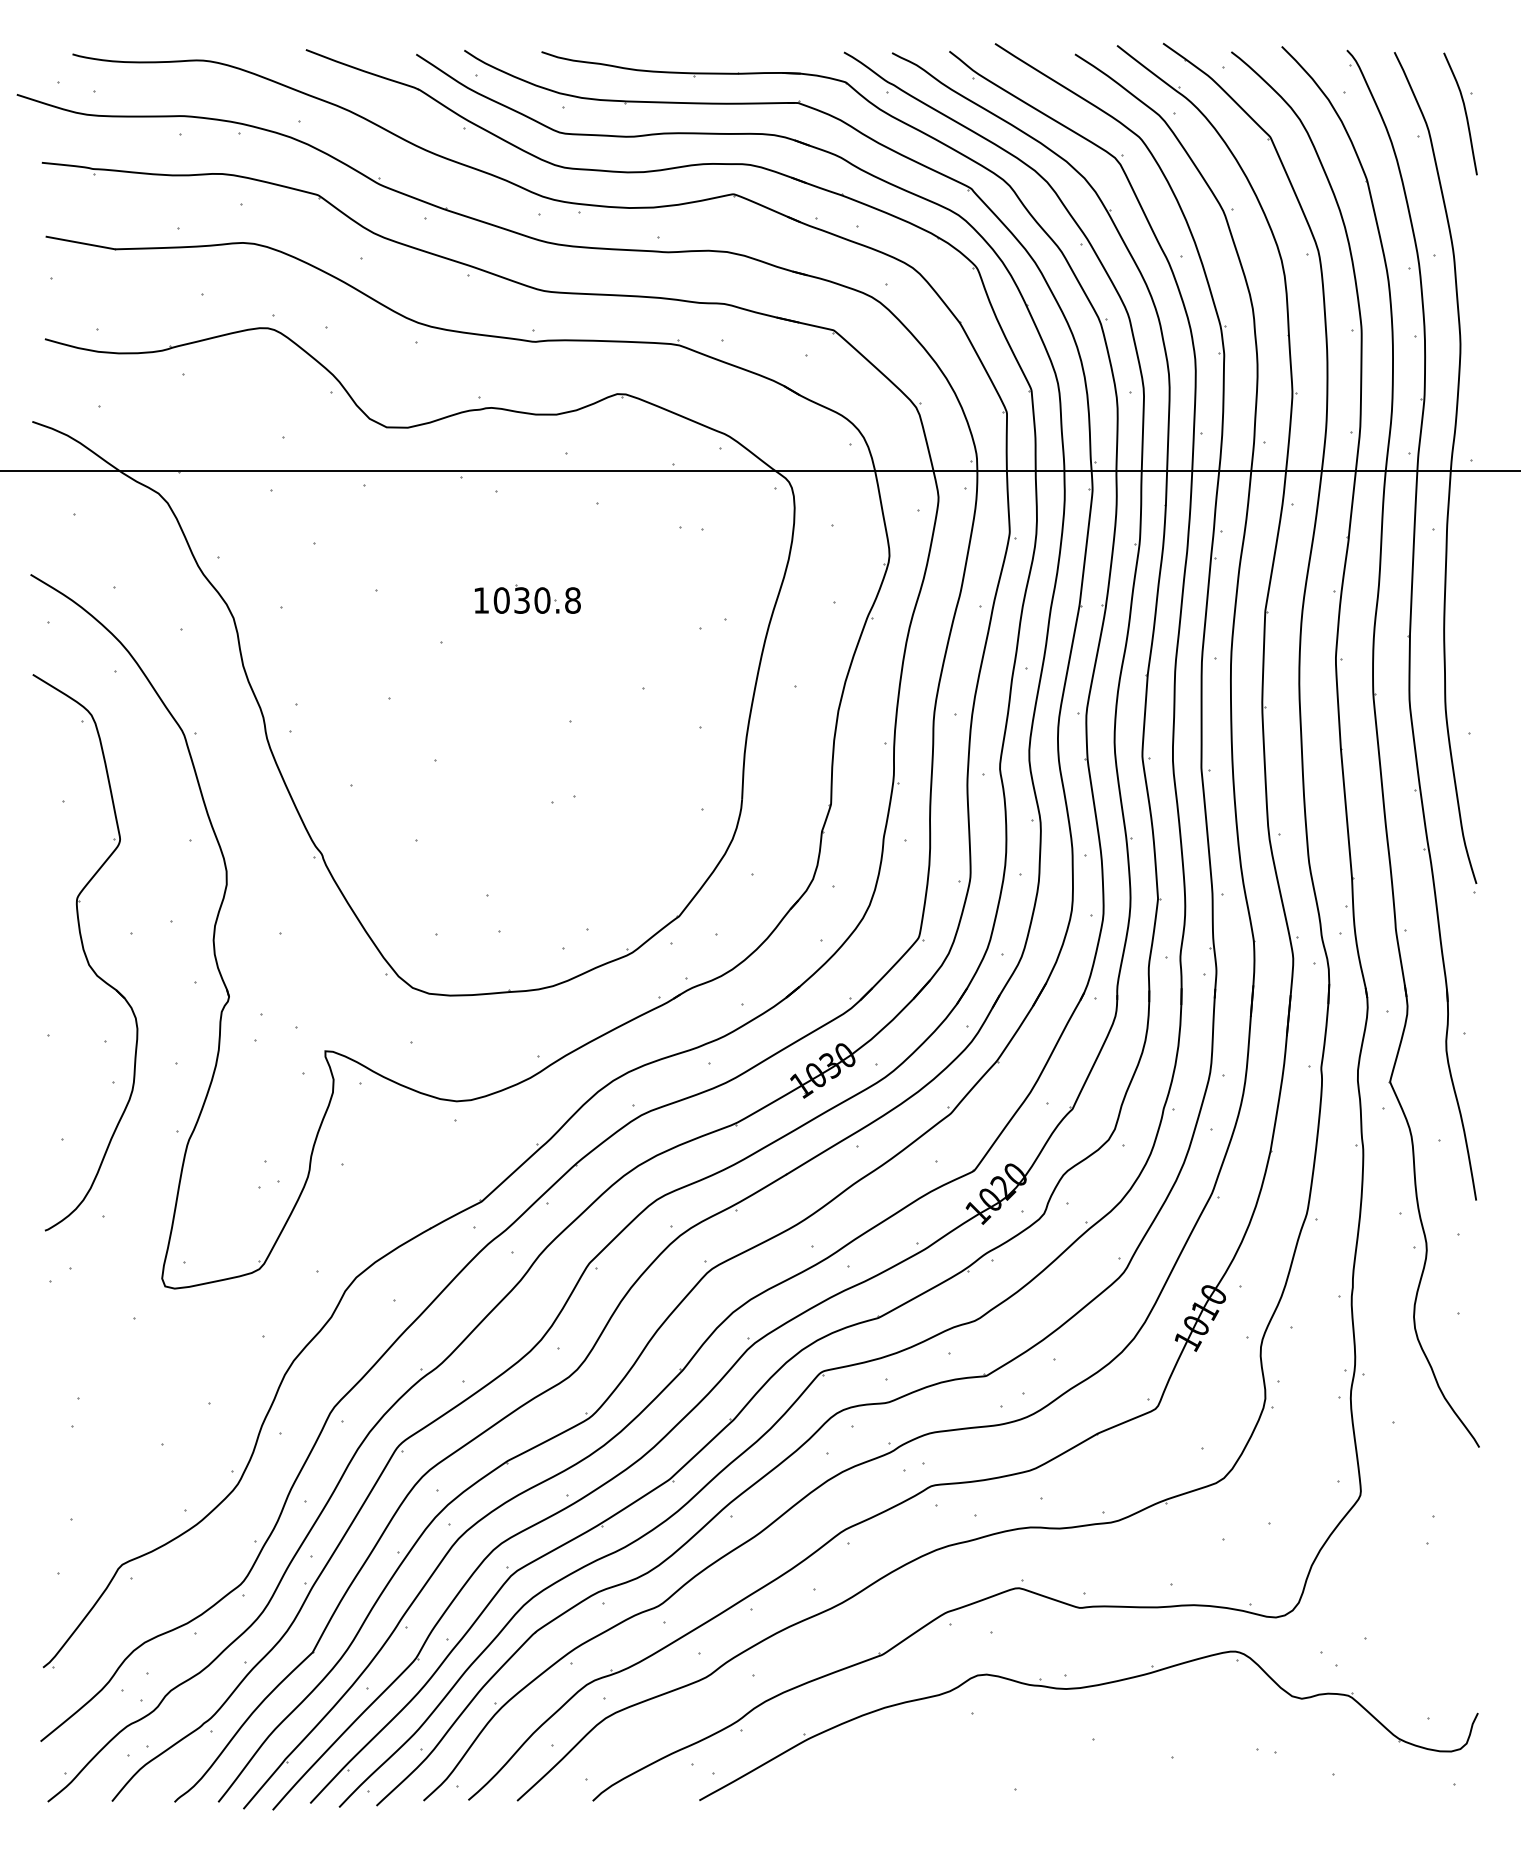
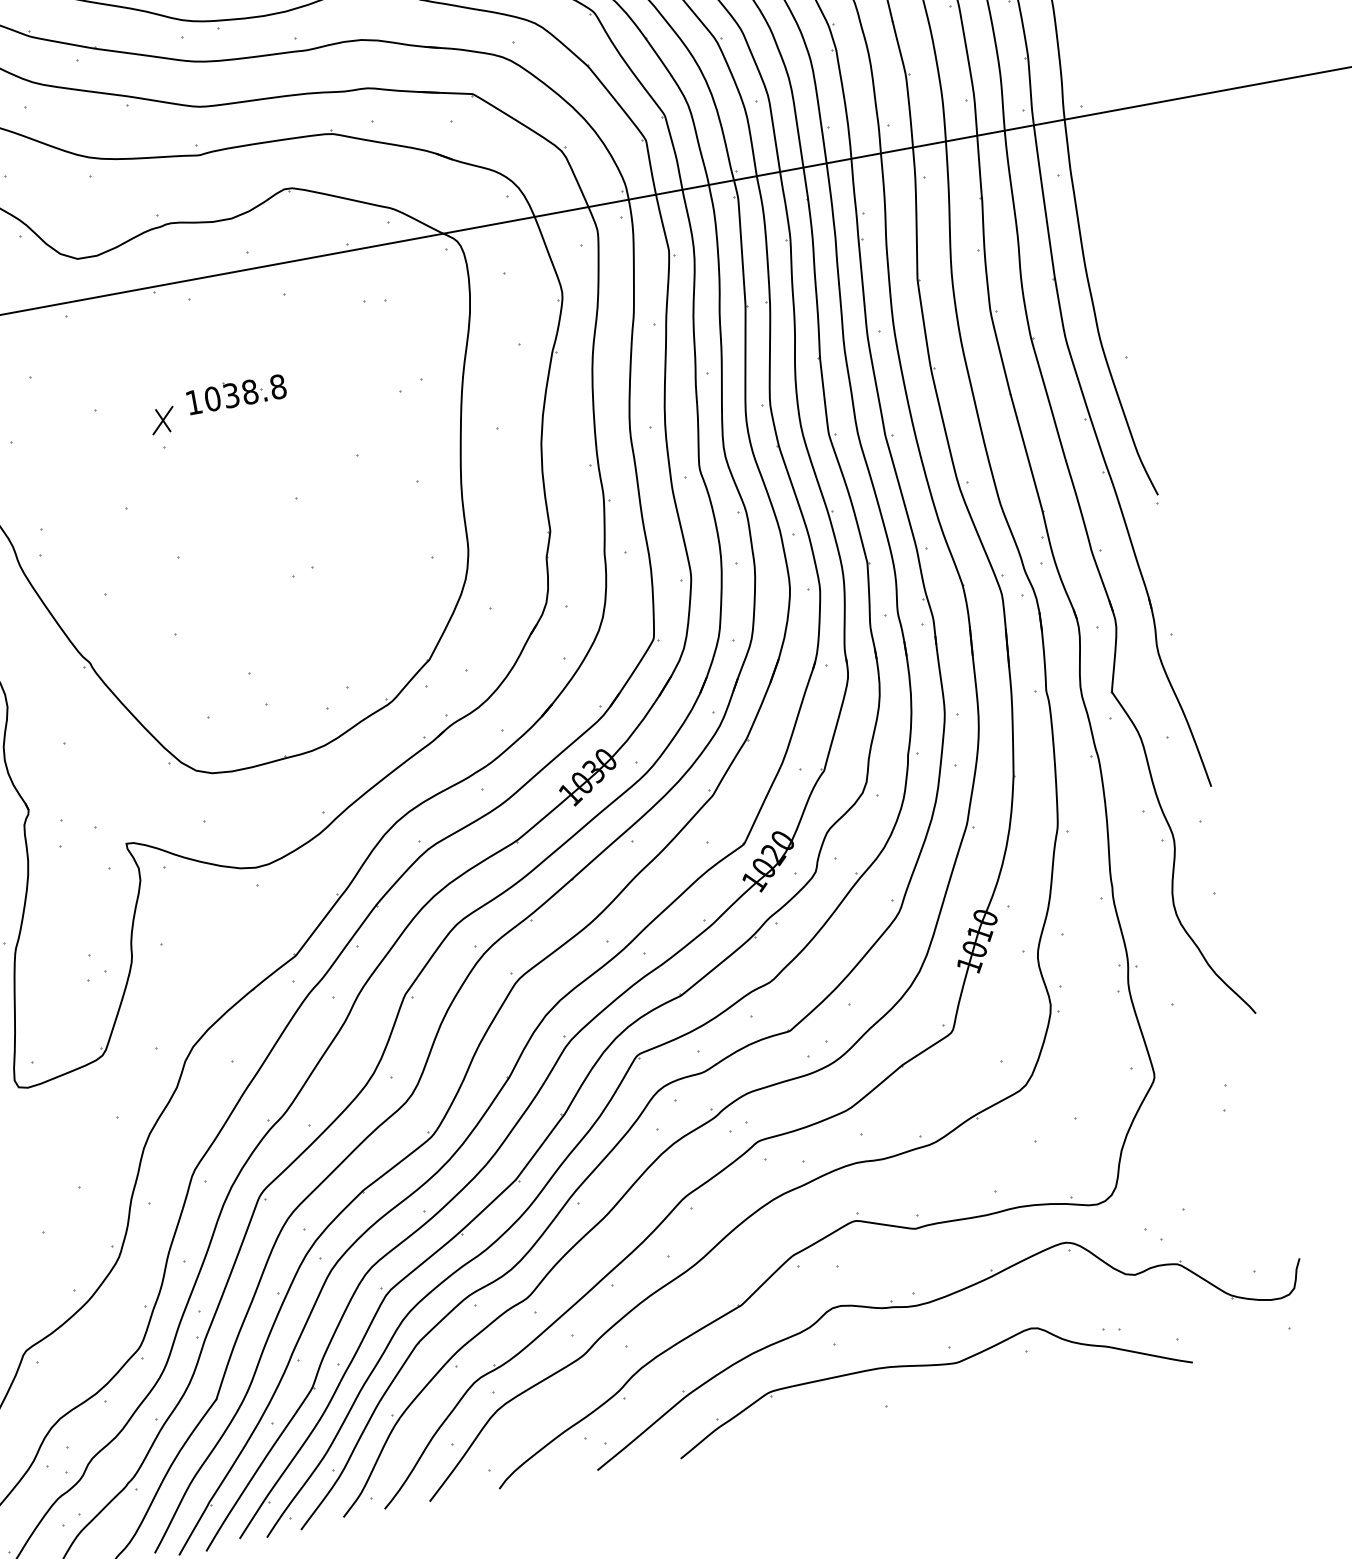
text: (542, 600) -> (250, 392), 1030.8 -> 1038.8
part: (444, 613) -> (162, 420), added
part: (1069, 1755) -> (930, 1366), added

